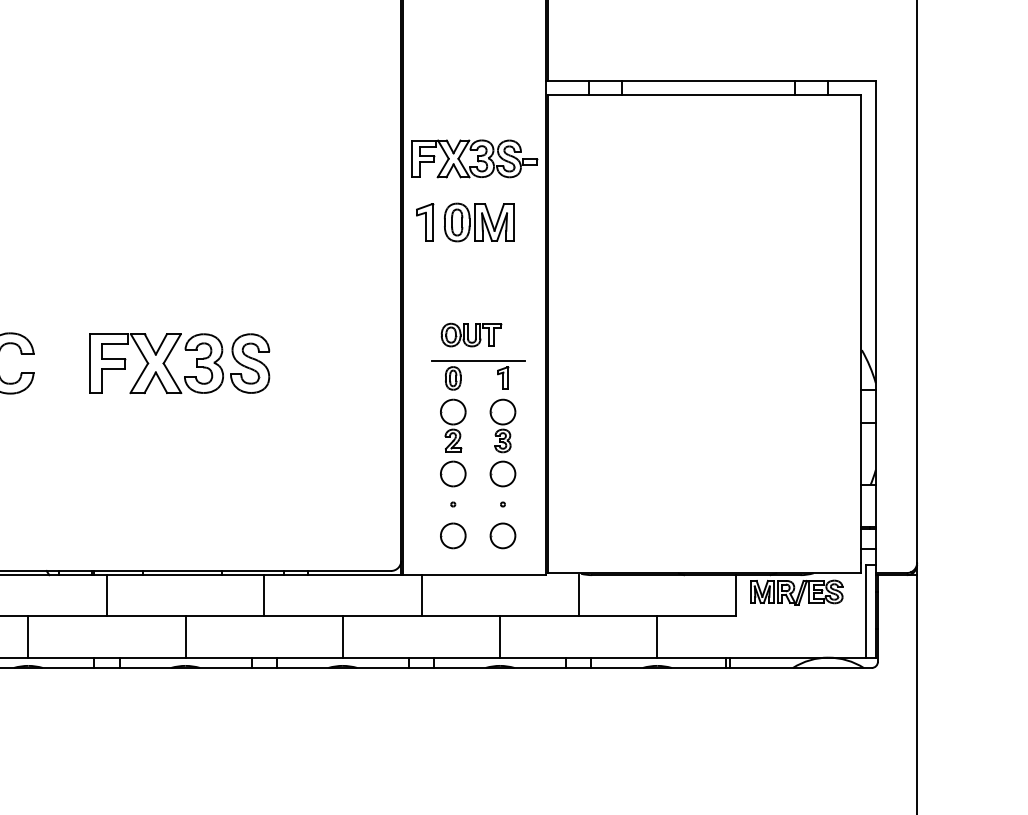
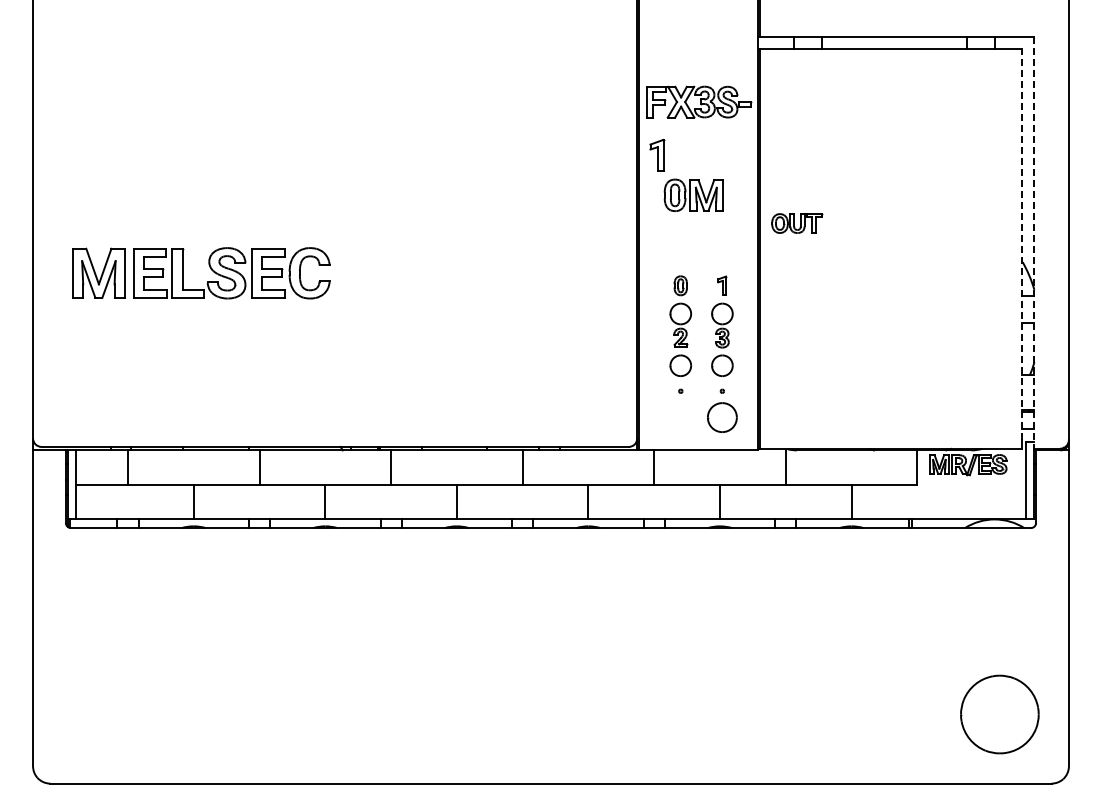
part: (479, 221) -> (693, 194), moved
line: (876, 326) -> (1034, 242), solid -> dashed
line: (861, 329) -> (1022, 244), solid -> dashed
part: (472, 335) -> (797, 223), moved
line: (478, 360) -> (701, 270), removed
part: (168, 368) -> (442, 277), removed
part: (452, 535) -> (680, 417), removed
part: (503, 535) -> (722, 417), size x1.4

